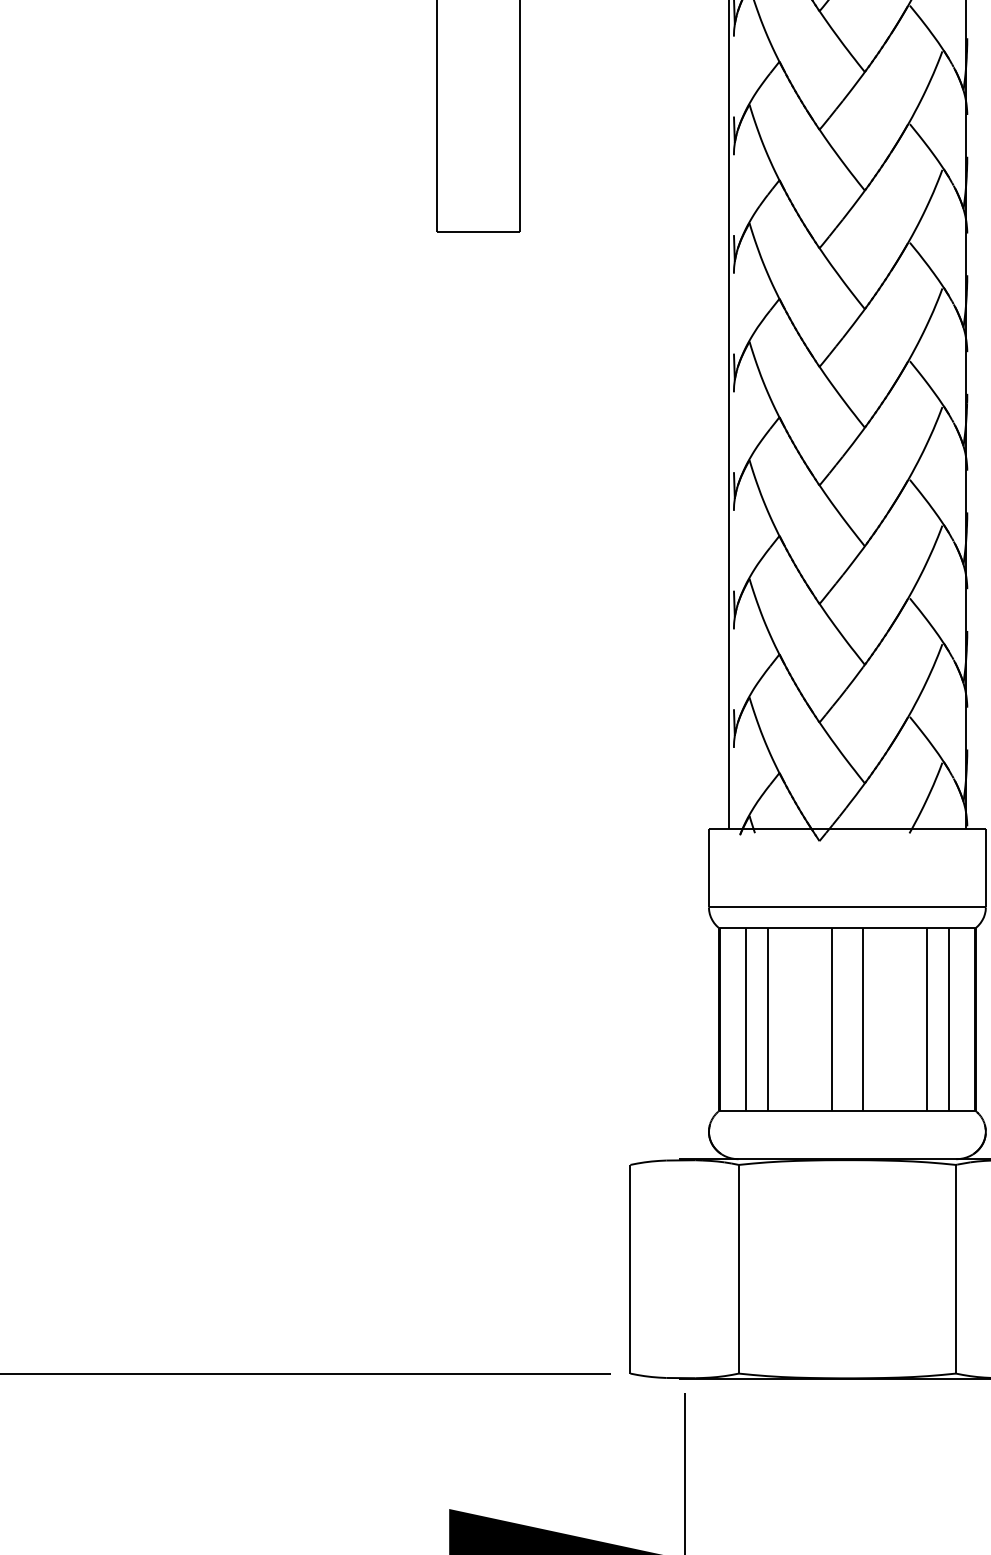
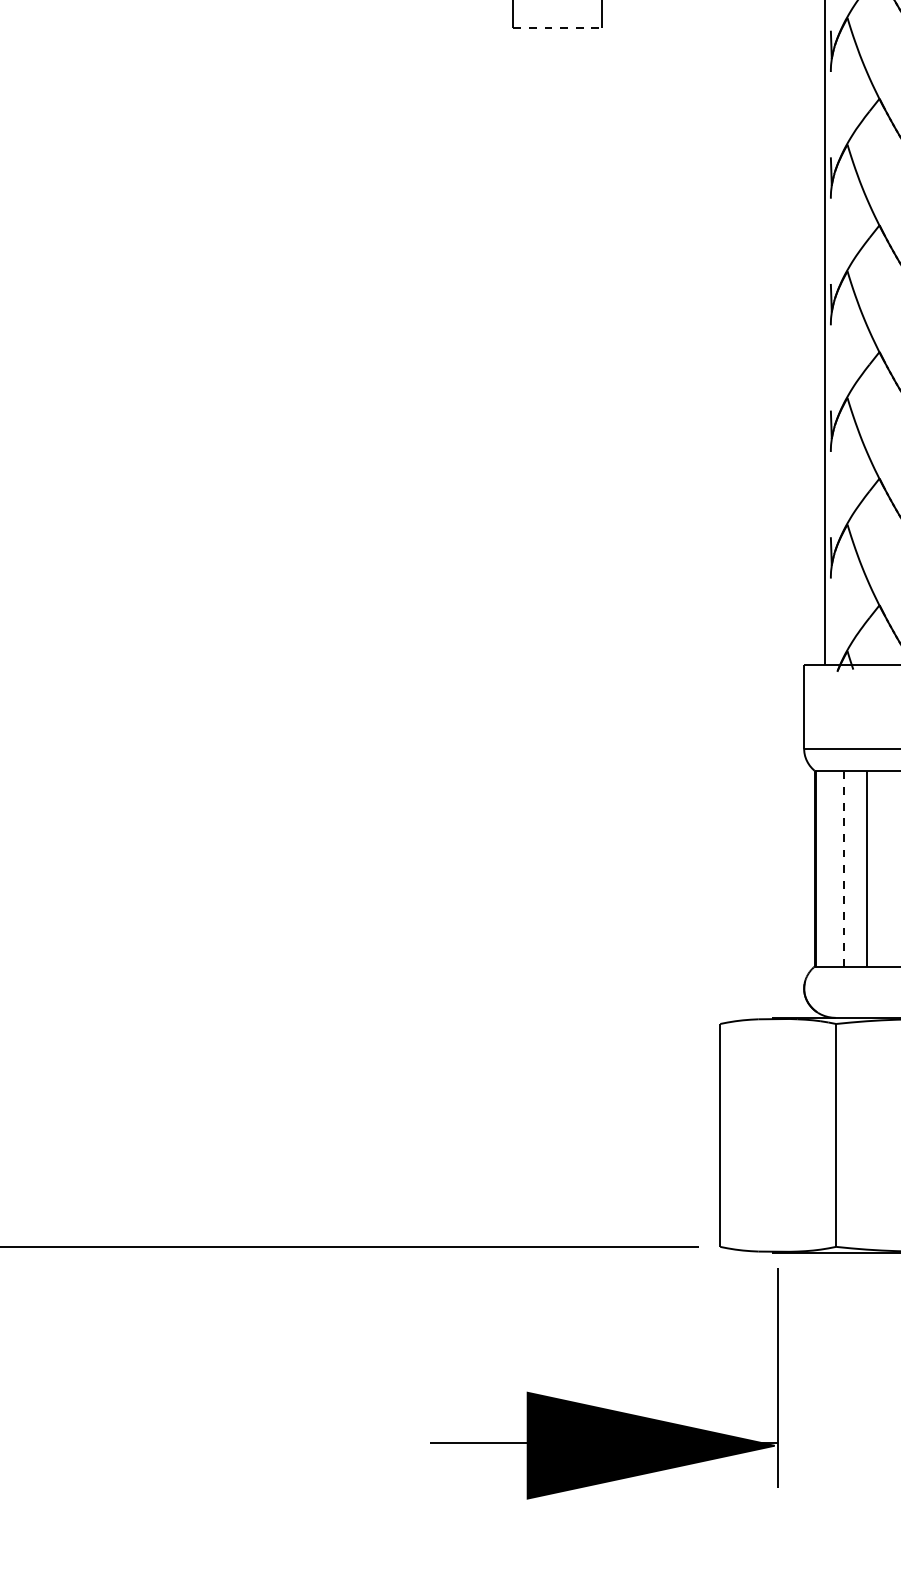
line: (478, 232) -> (557, 27), solid -> dashed
line: (746, 1019) -> (844, 868), solid -> dashed

